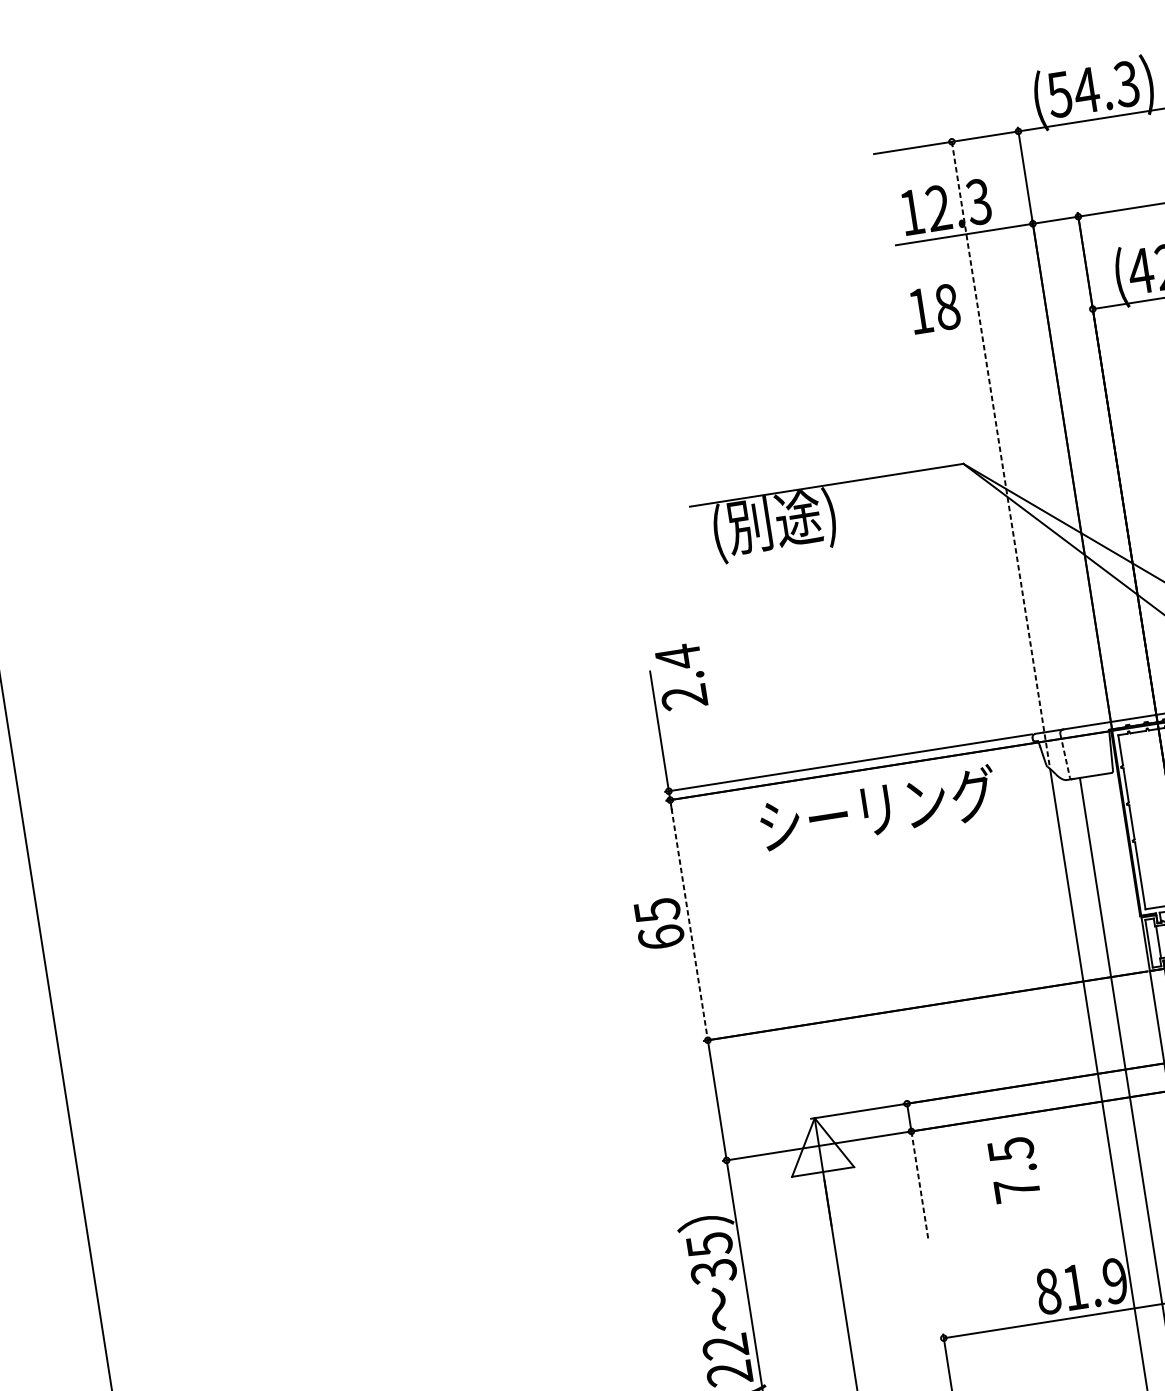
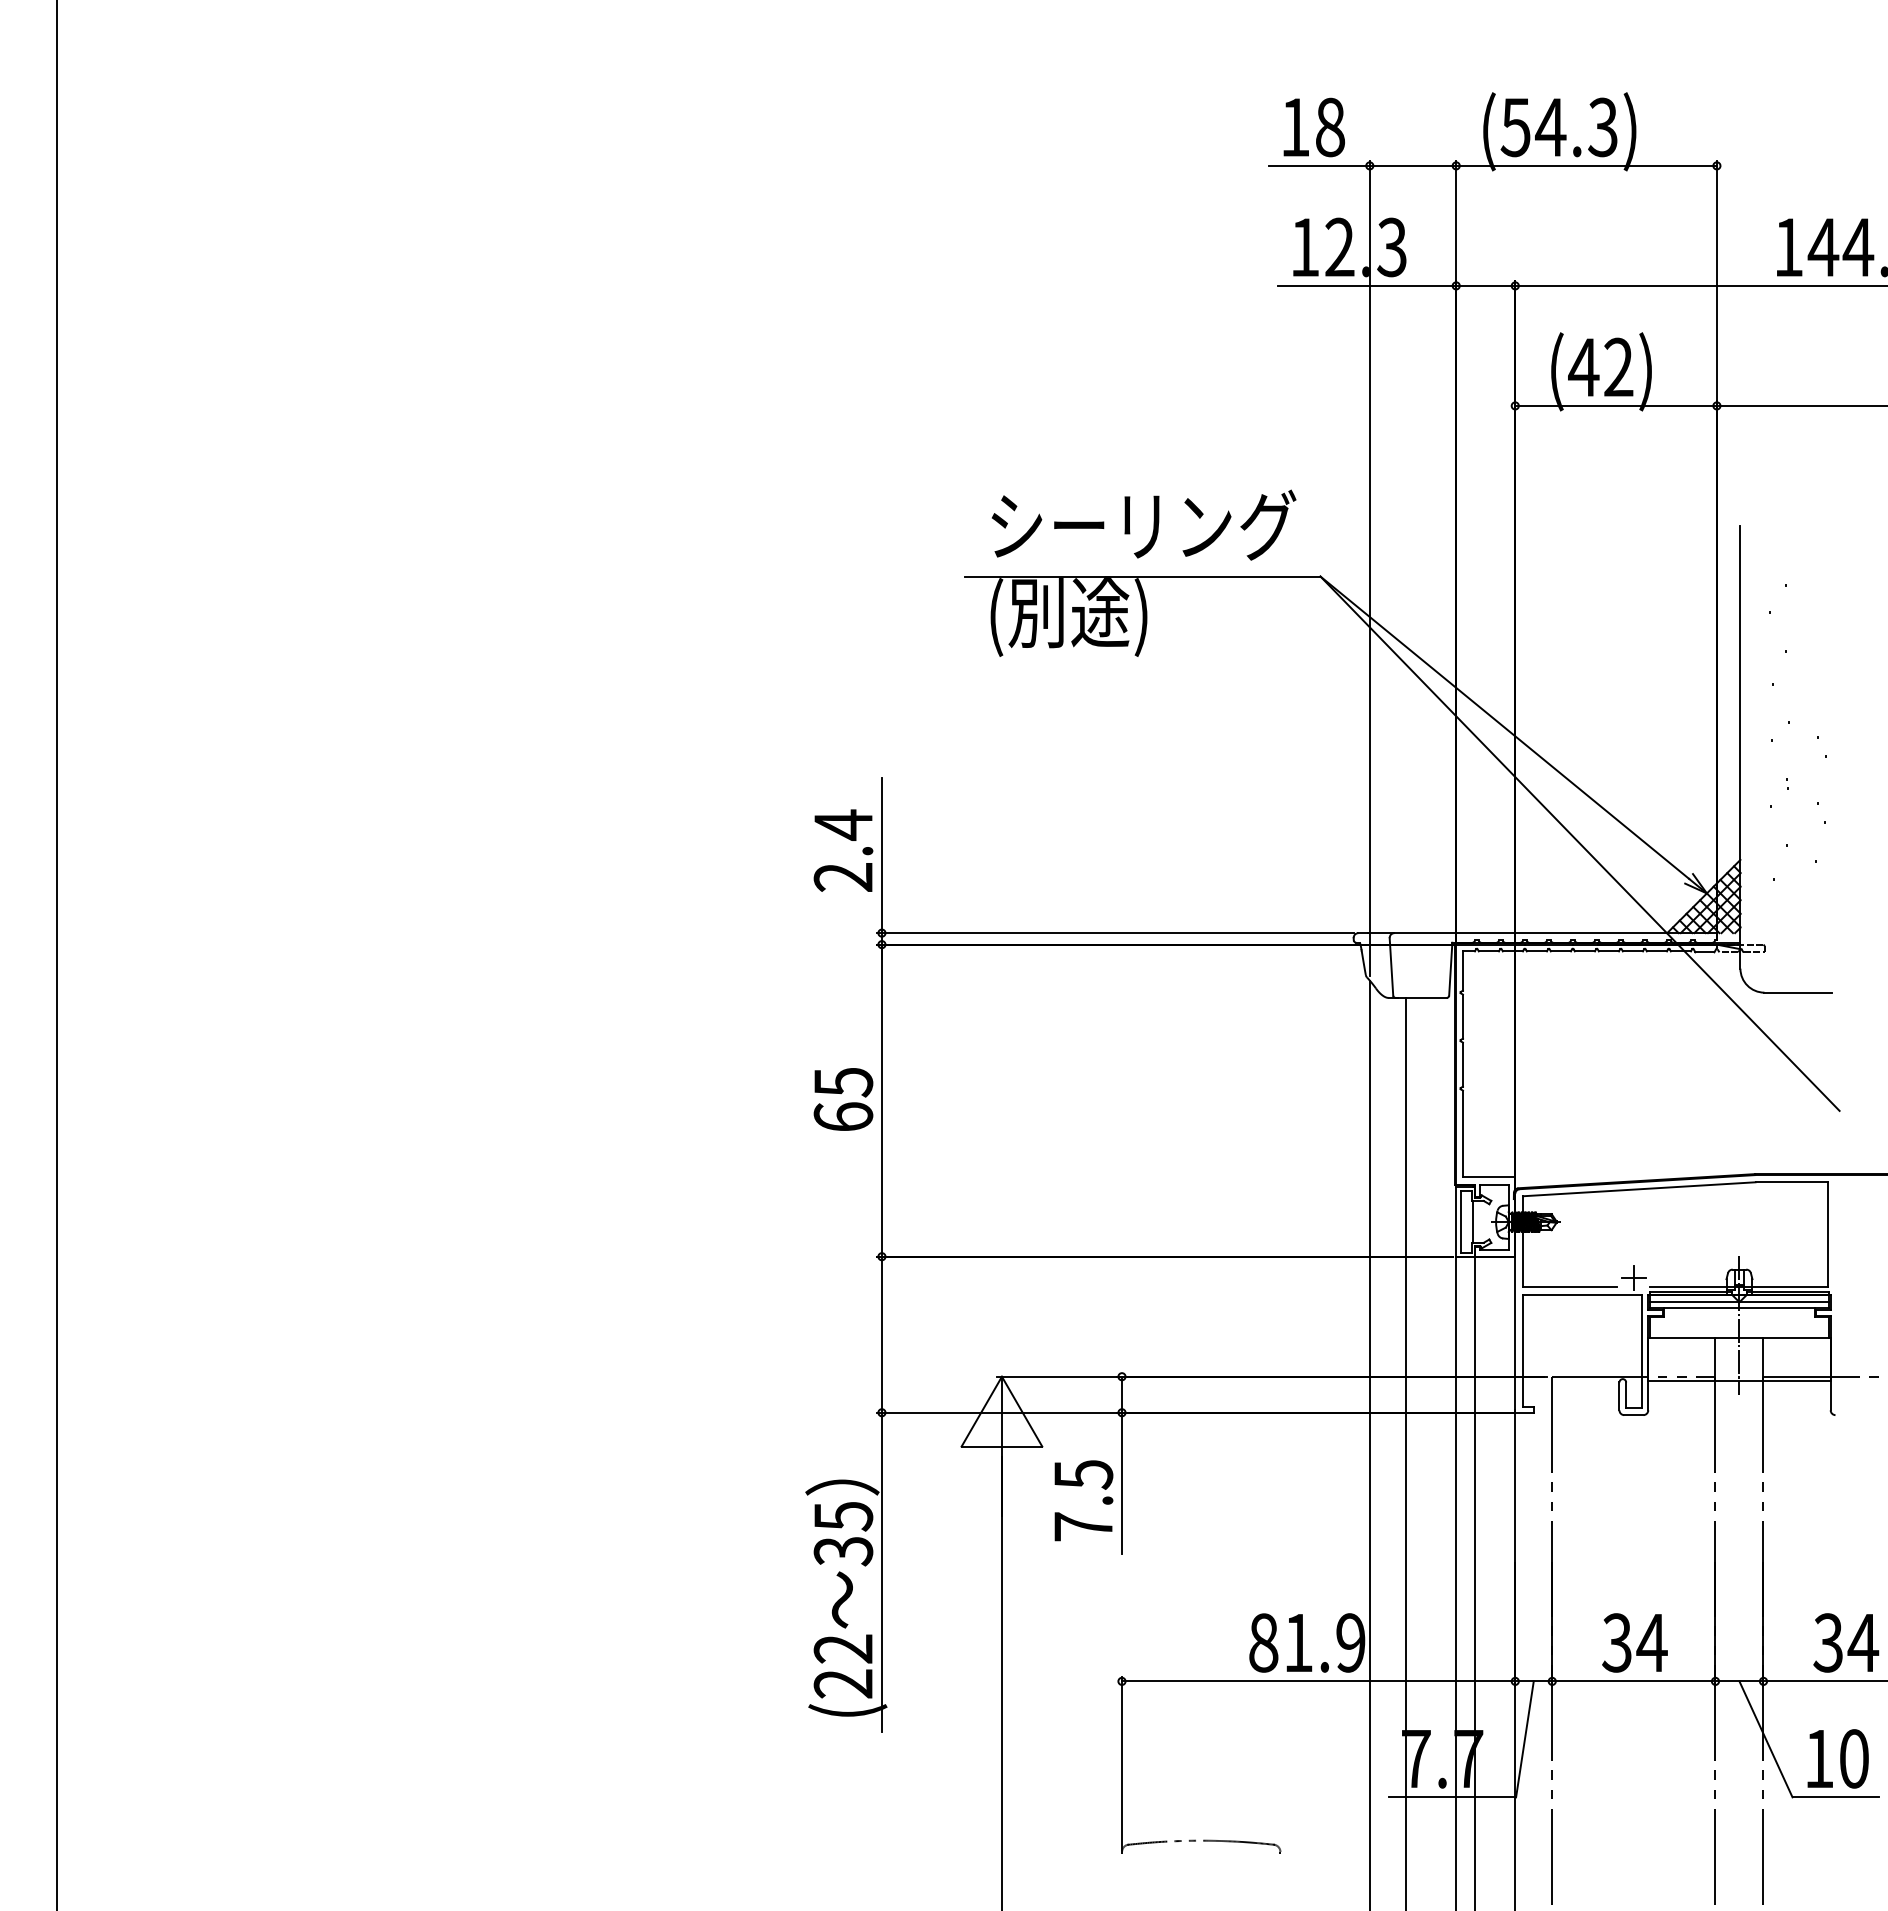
text: (934, 309) -> (1313, 127), moved
line: (1000, 451) -> (1369, 567), dashed -> solid
text: (681, 676) -> (843, 850), moved
line: (1065, 755) -> (1391, 966), dashed -> solid
text: (878, 808) -> (1144, 524), moved
line: (688, 920) -> (881, 1101), dashed -> solid
text: (1014, 1169) -> (1083, 1500), moved
line: (919, 1185) -> (1121, 1483), dashed -> solid

